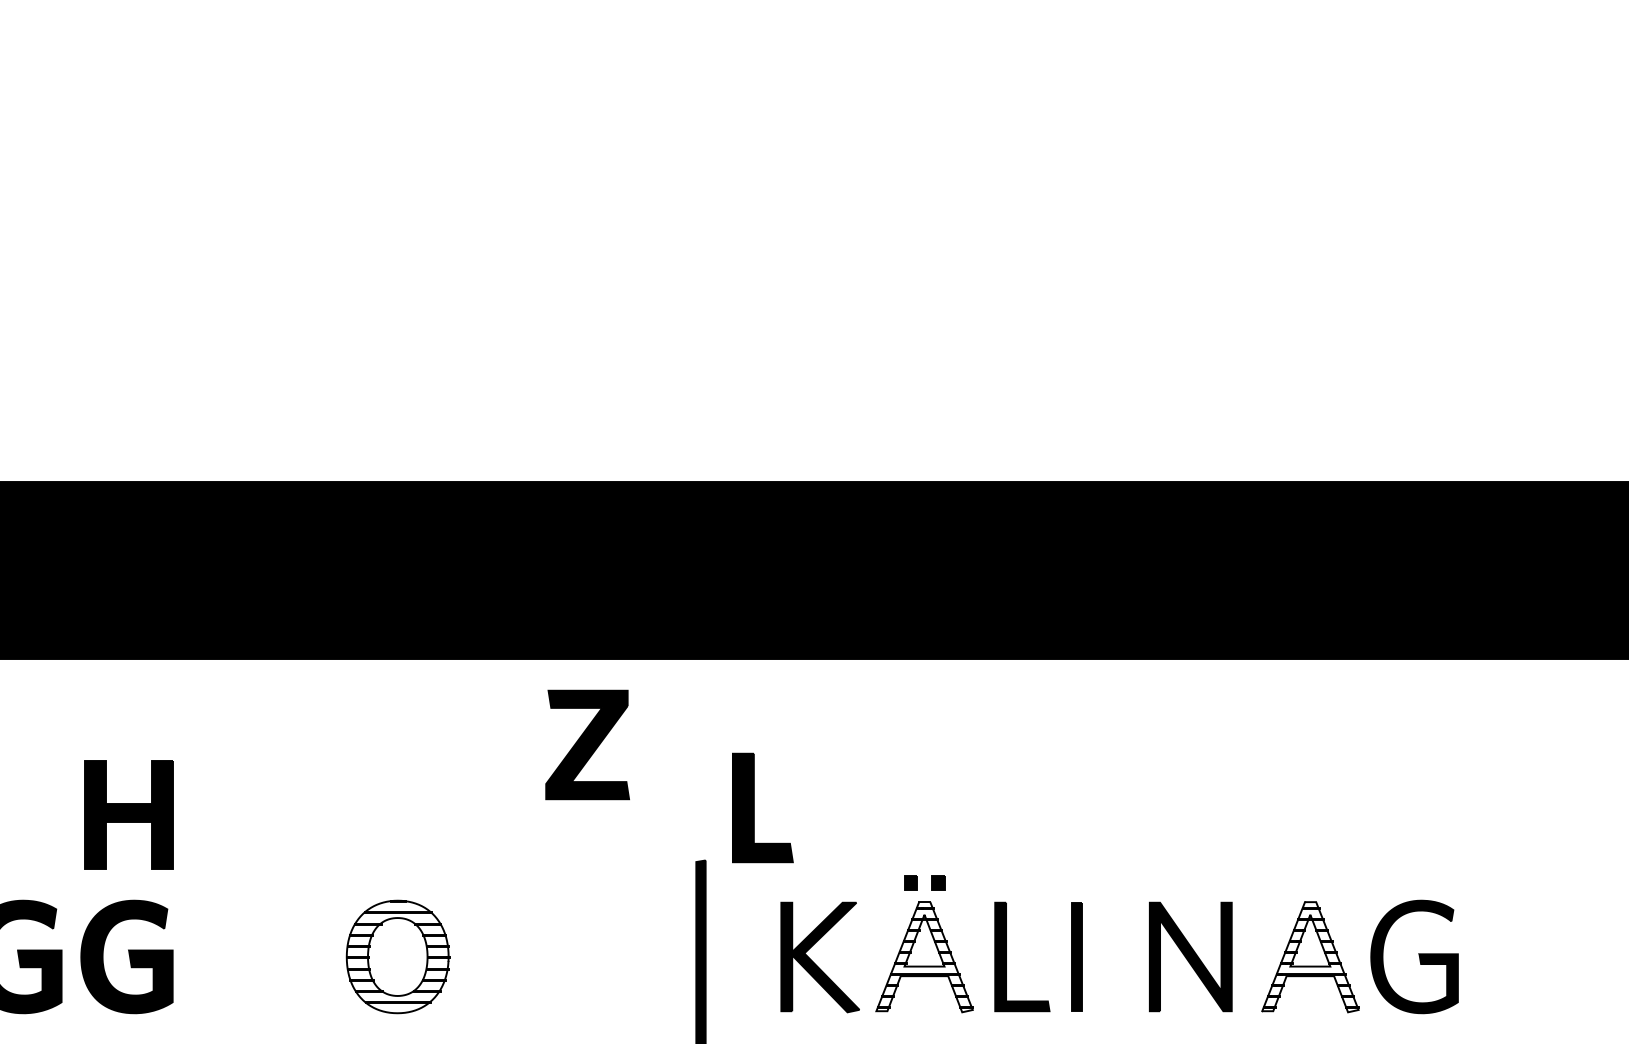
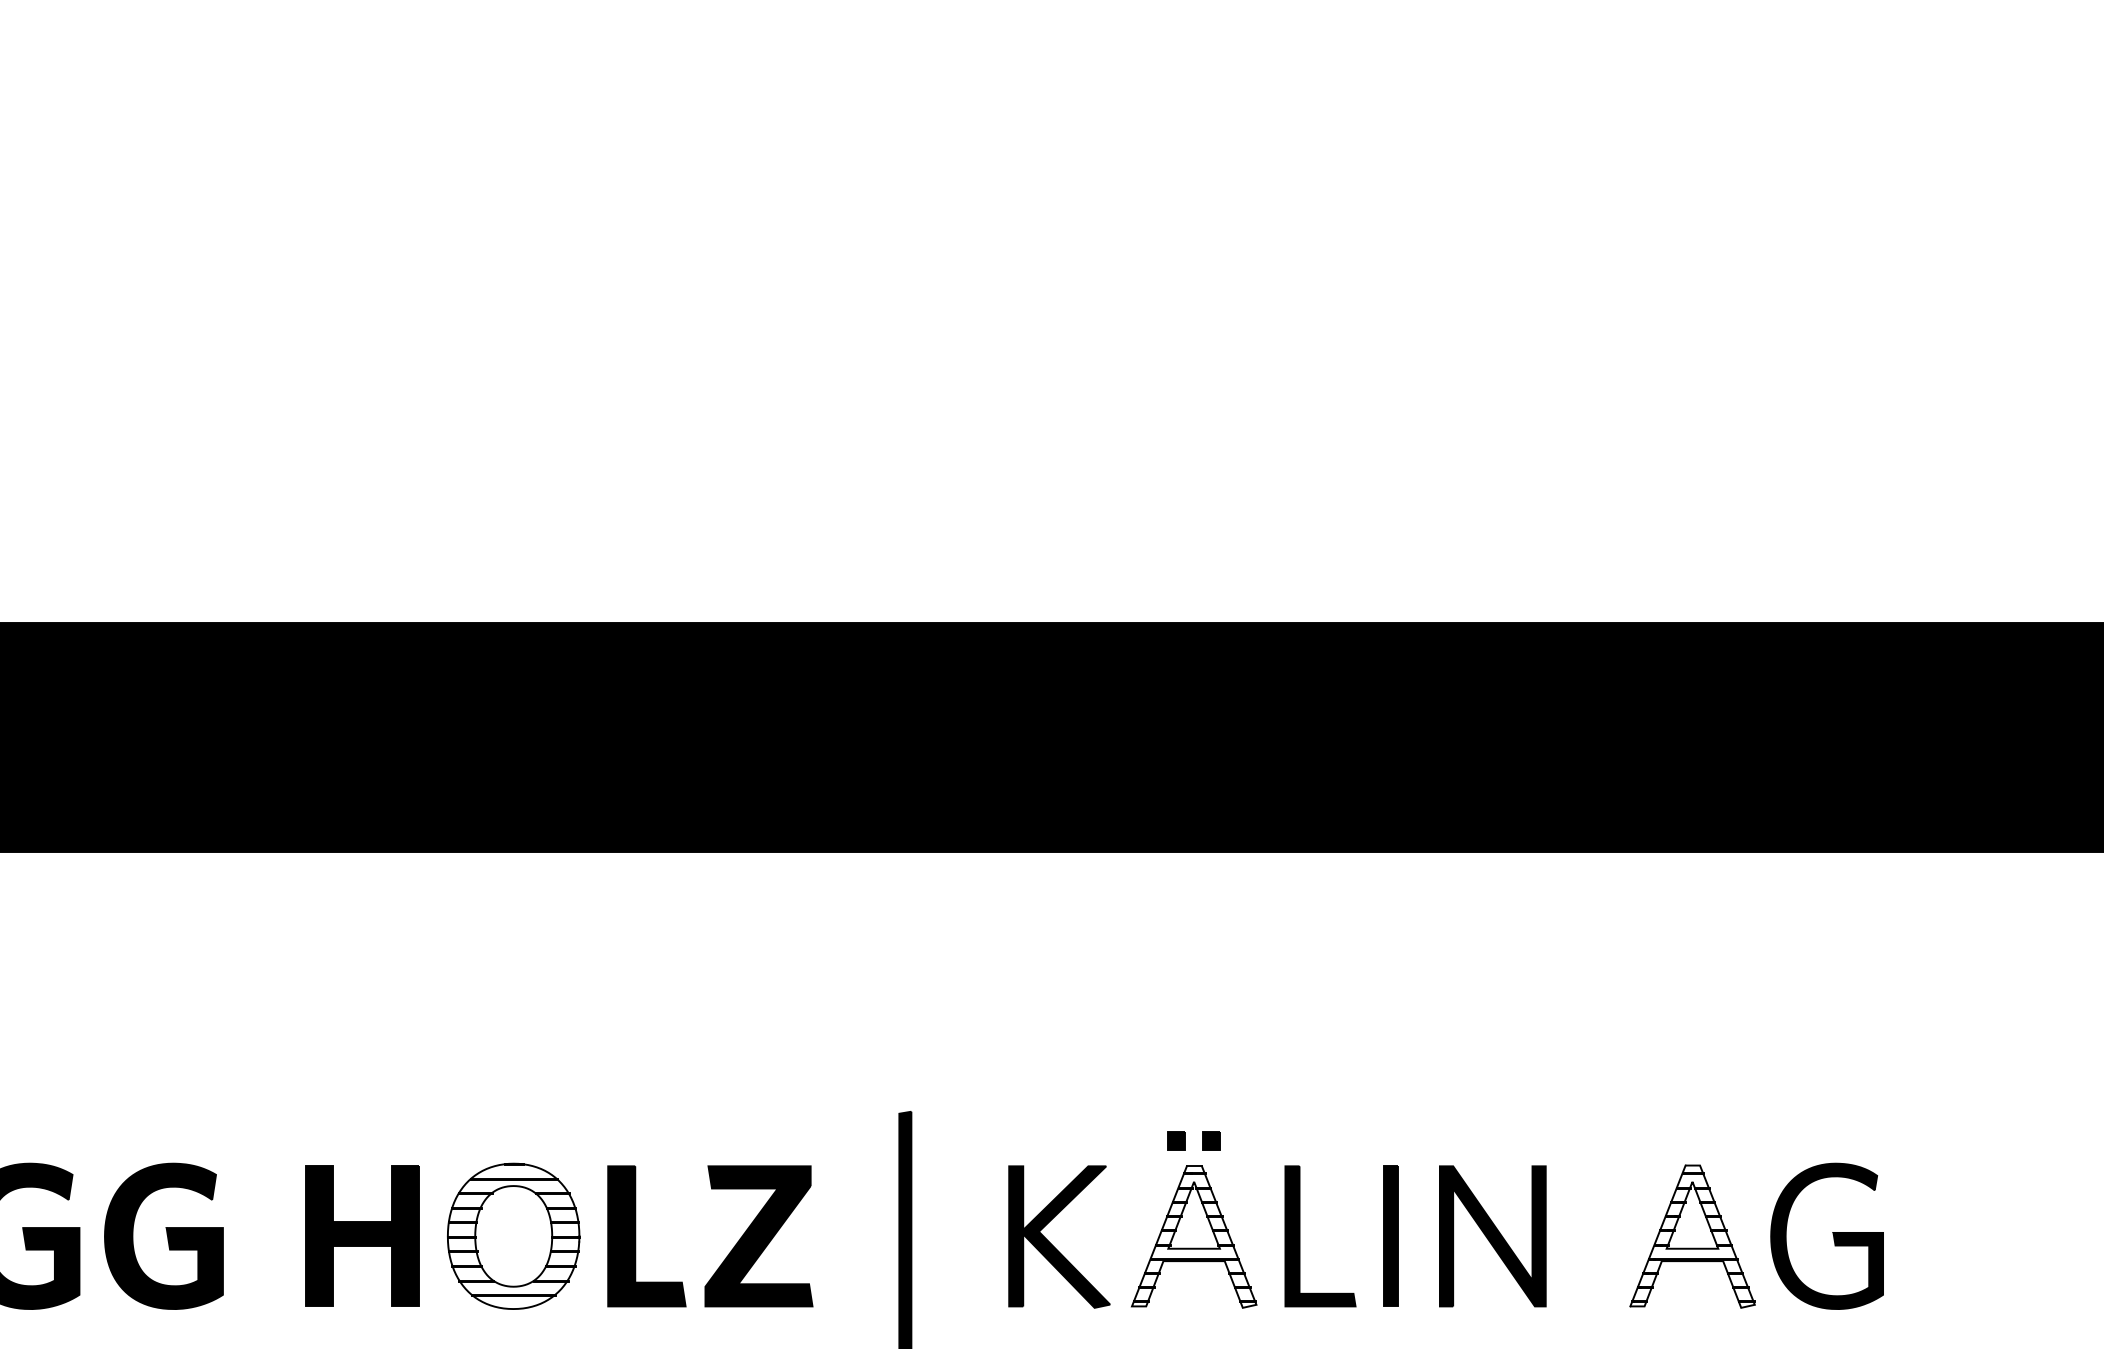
part: (587, 744) -> (758, 1235), moved
part: (754, 807) -> (636, 1235), moved
part: (128, 814) -> (362, 1235), moved
part: (1190, 956) -> (1492, 1235), moved

